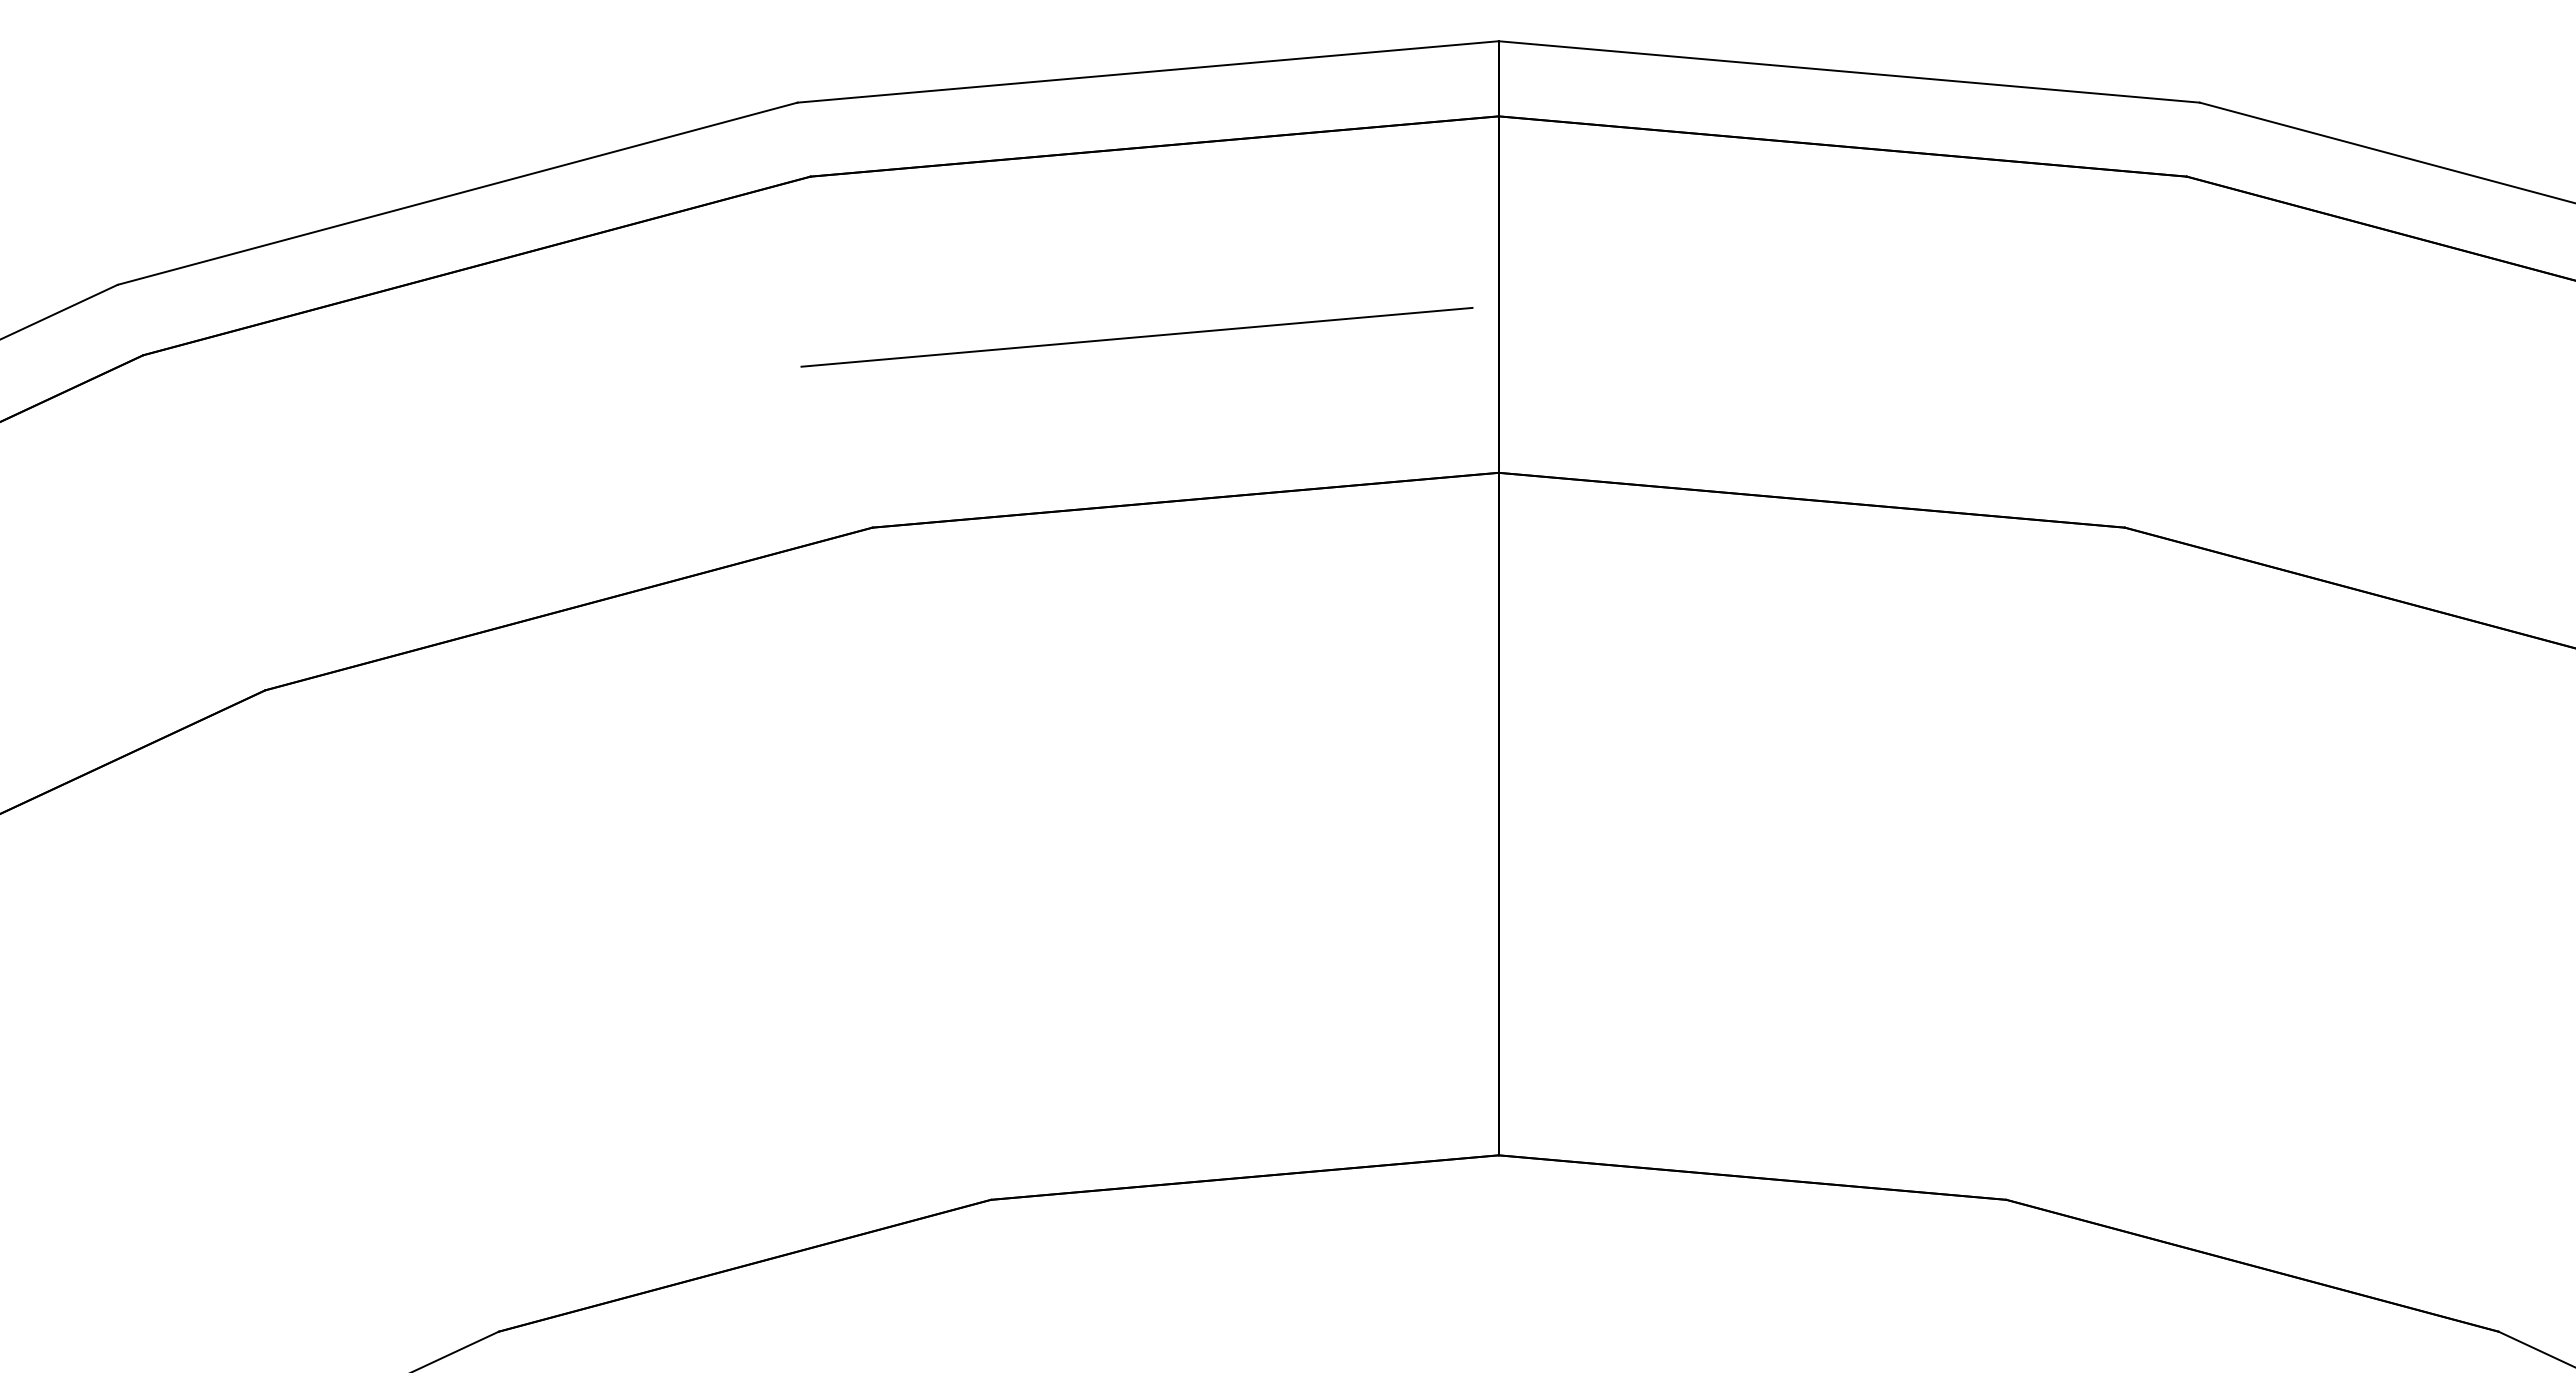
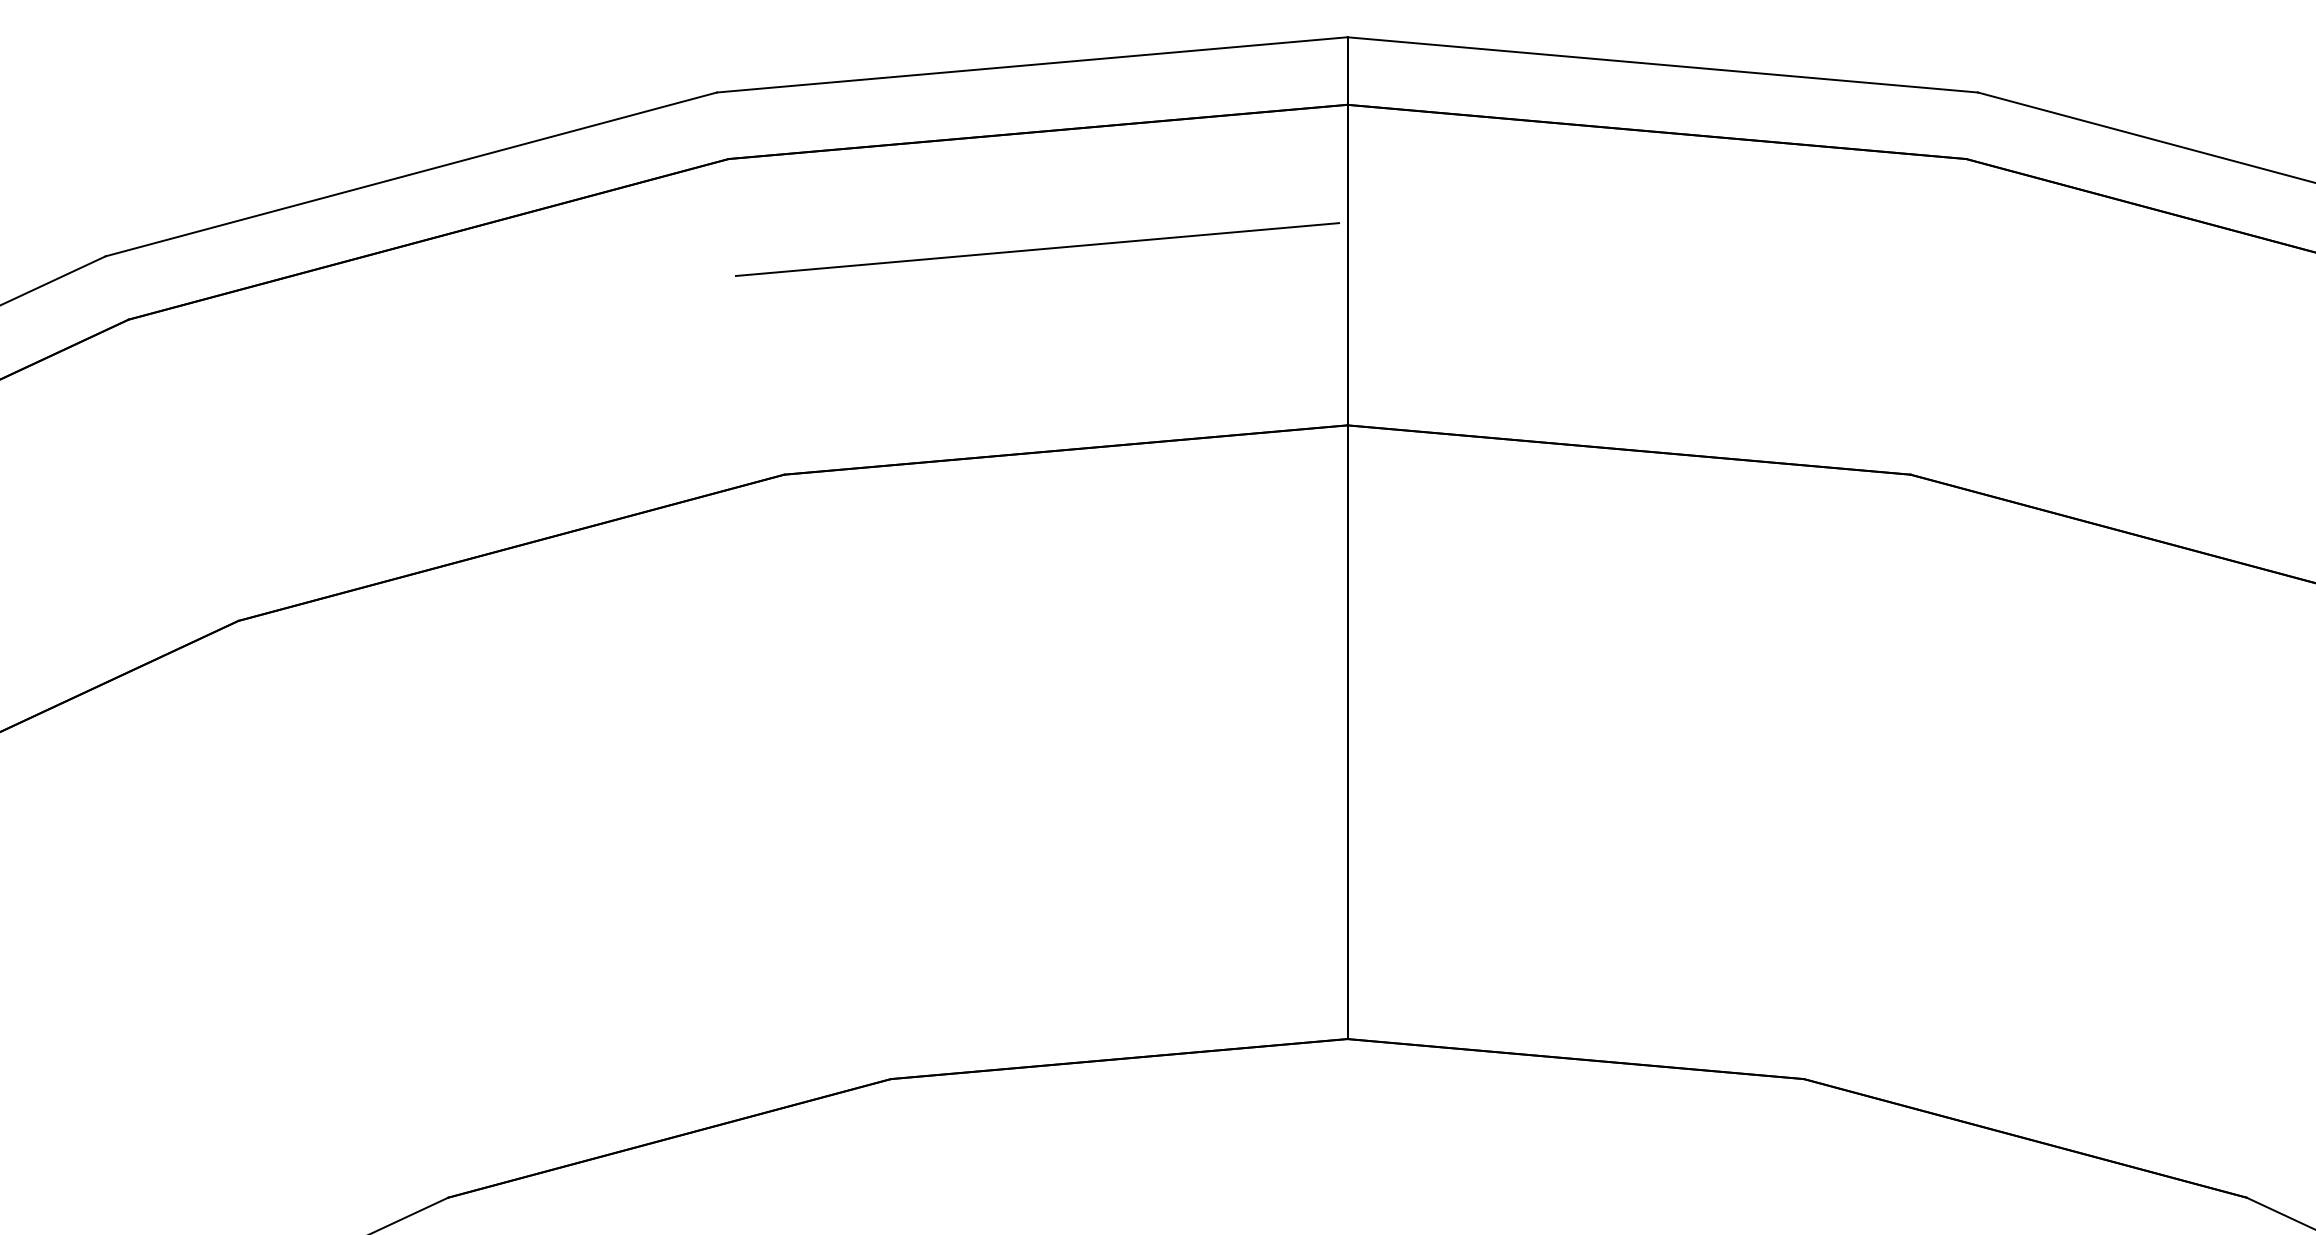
line: (1136, 337) -> (1037, 249), moved

